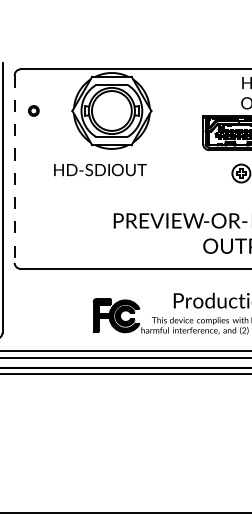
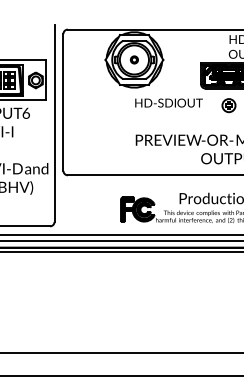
part: (32, 110) -> (133, 59), moved
line: (14, 169) -> (63, 102), dashed -> solid
text: (99, 169) -> (168, 102), moved

